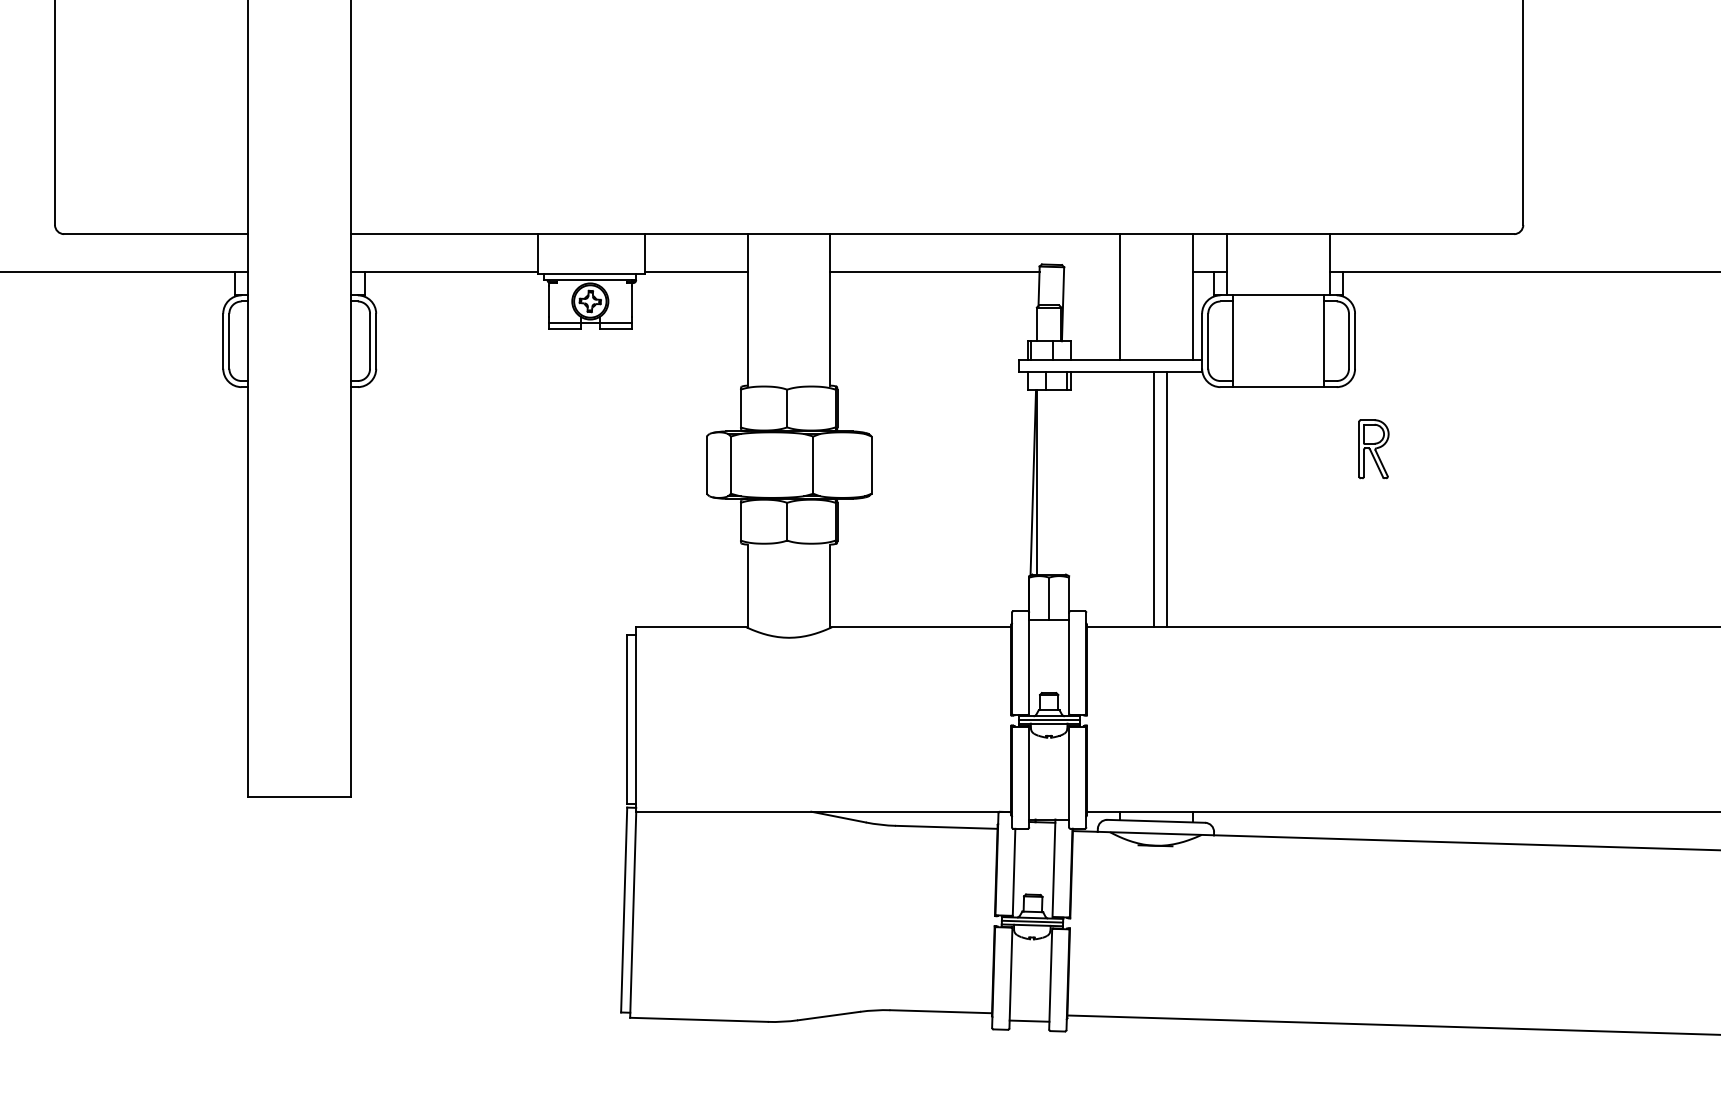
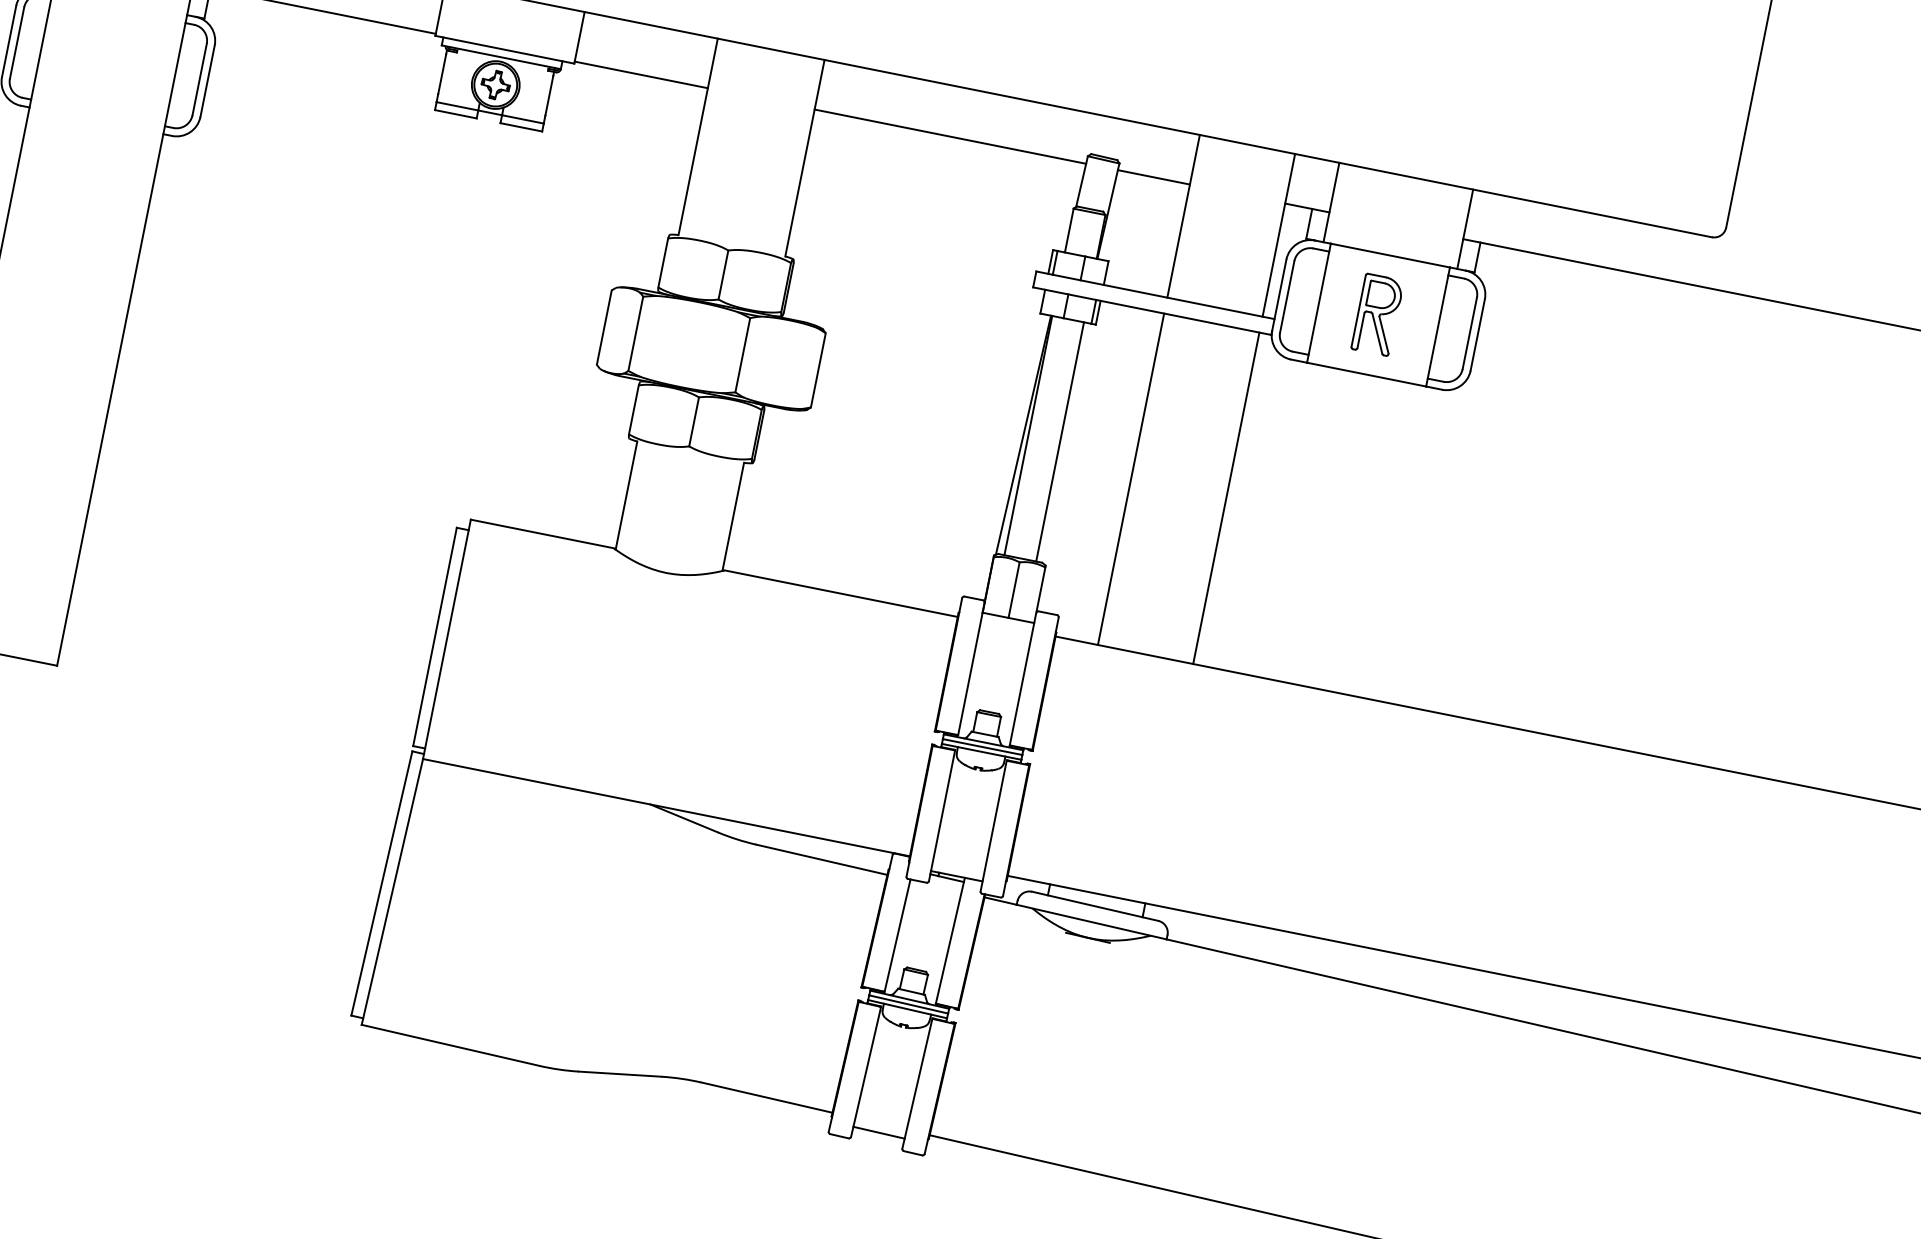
line: (1091, 272) -> (1153, 177), added
part: (1373, 449) -> (1377, 315), moved
line: (1061, 482) -> (1060, 442), added
line: (1153, 499) -> (1225, 498), moved
line: (1166, 499) -> (1131, 479), moved

